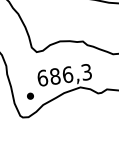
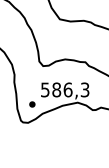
text: (42, 77) -> (45, 89), 686,3 -> 586,3

